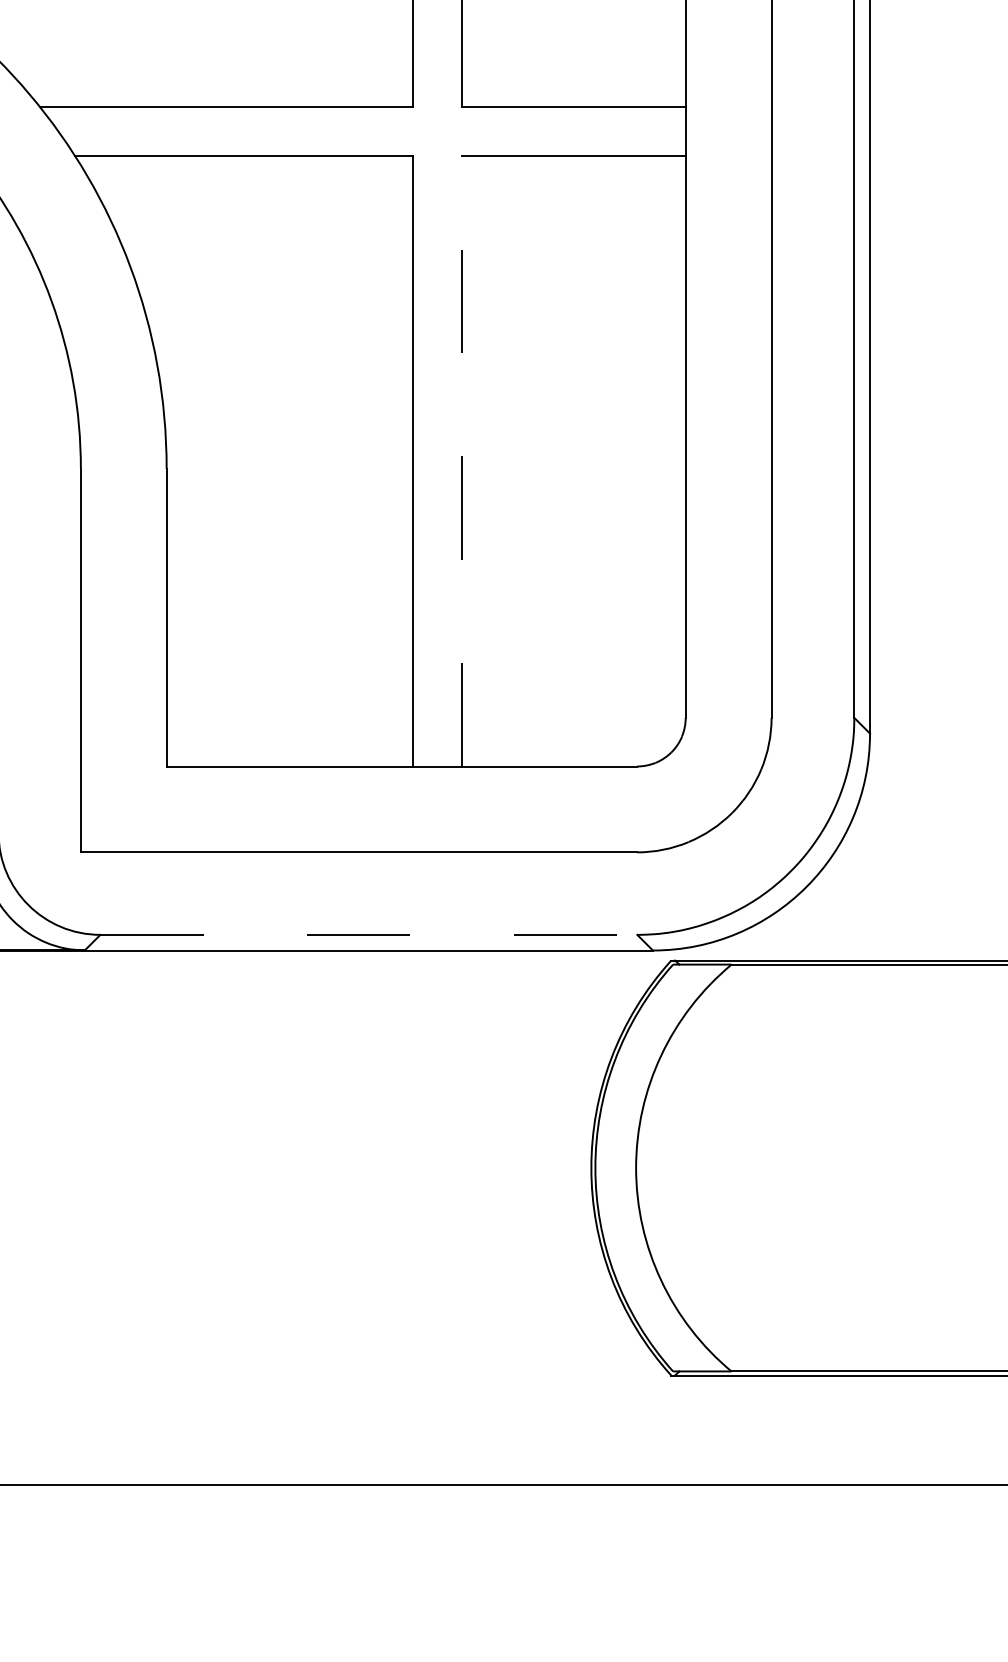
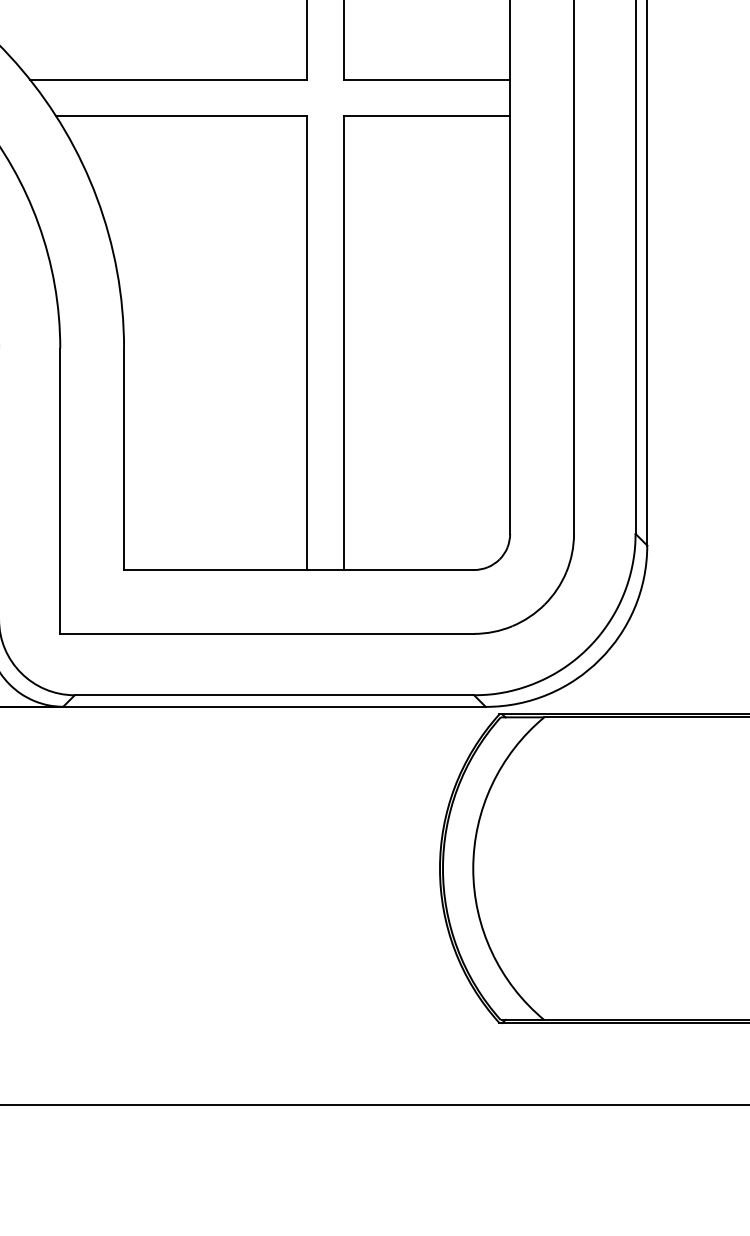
line: (461, 461) -> (343, 343), dashed -> solid
line: (368, 935) -> (274, 695), dashed -> solid

